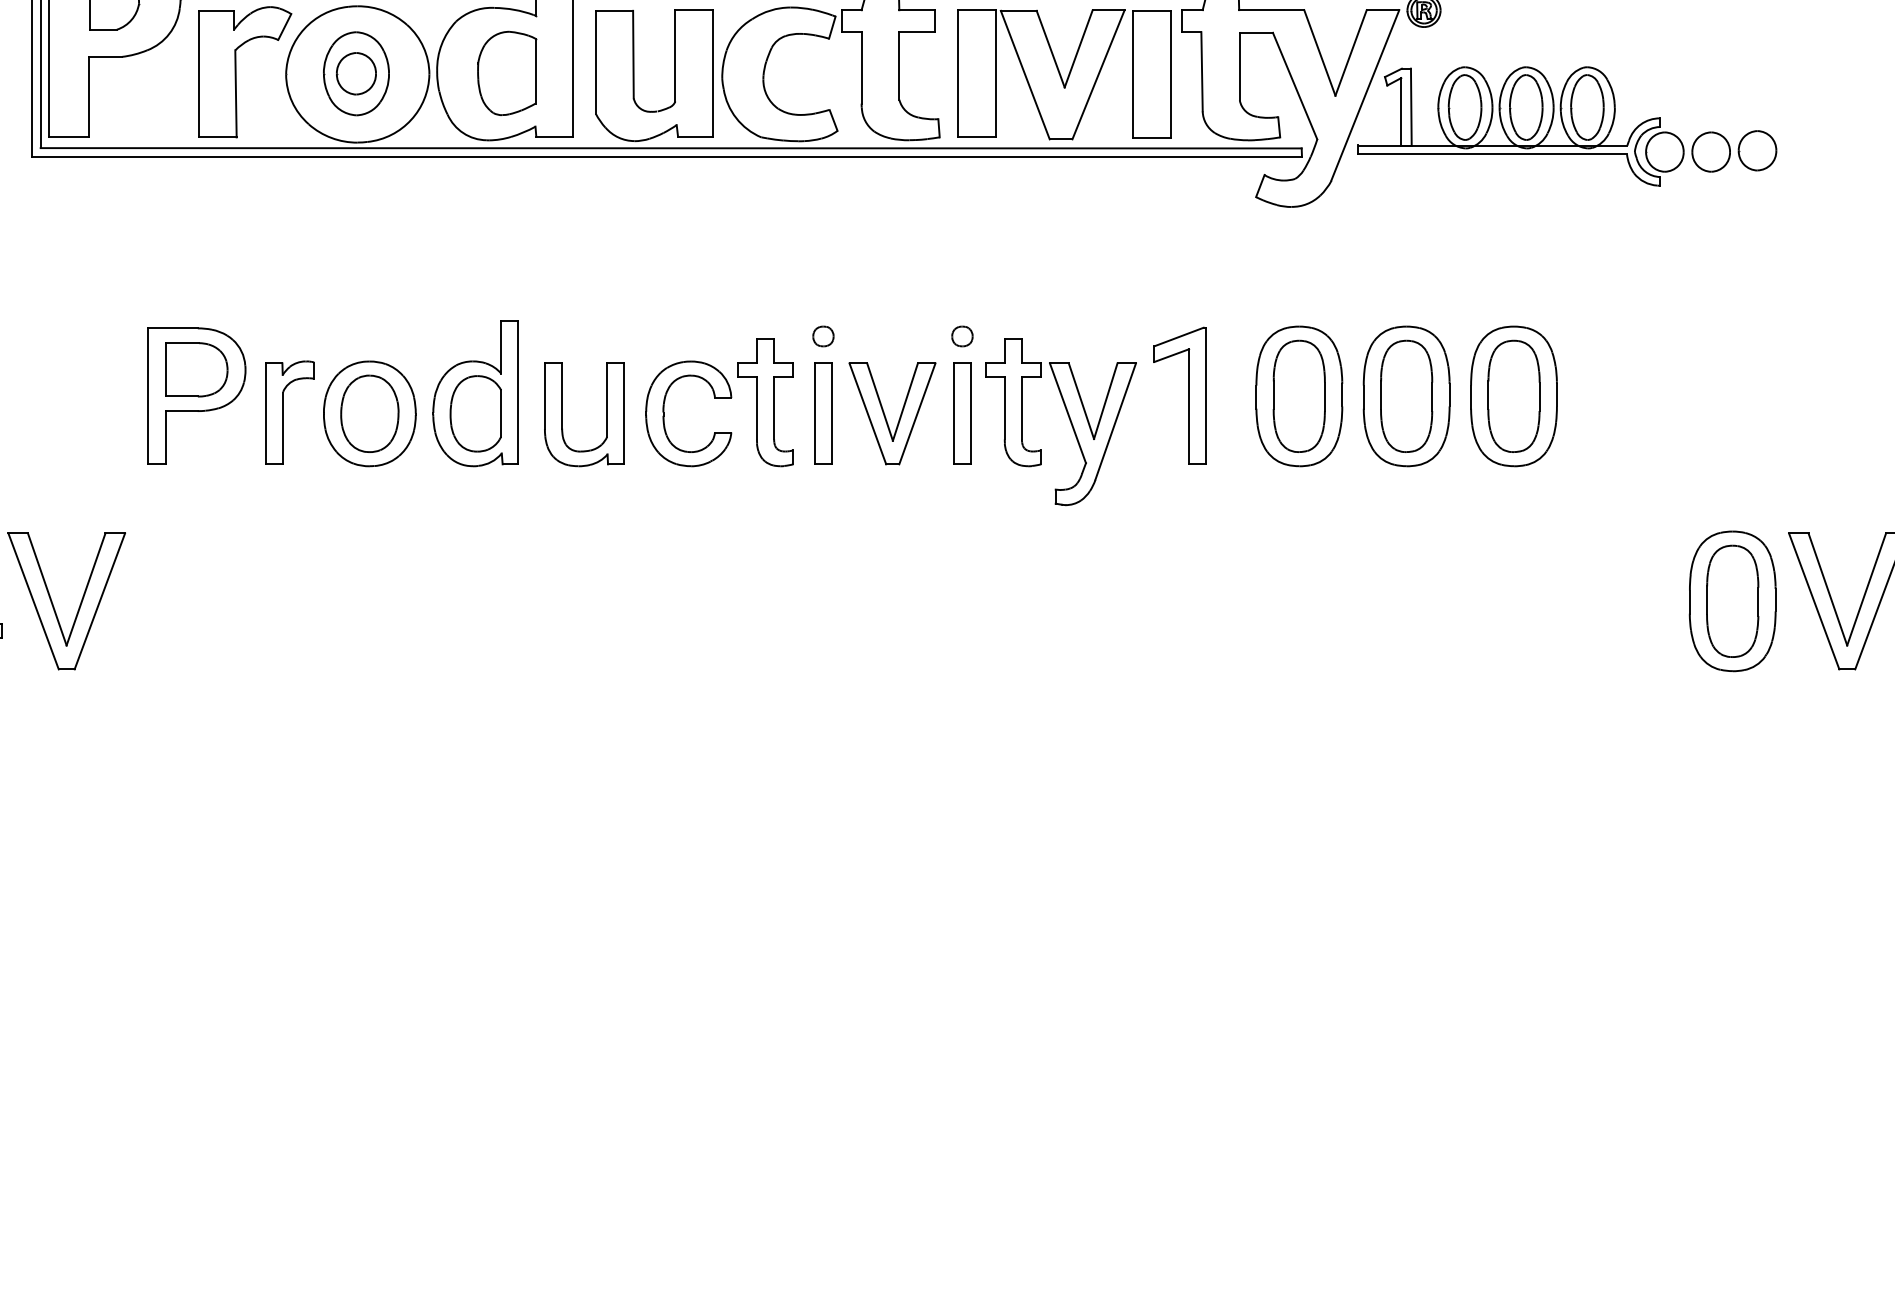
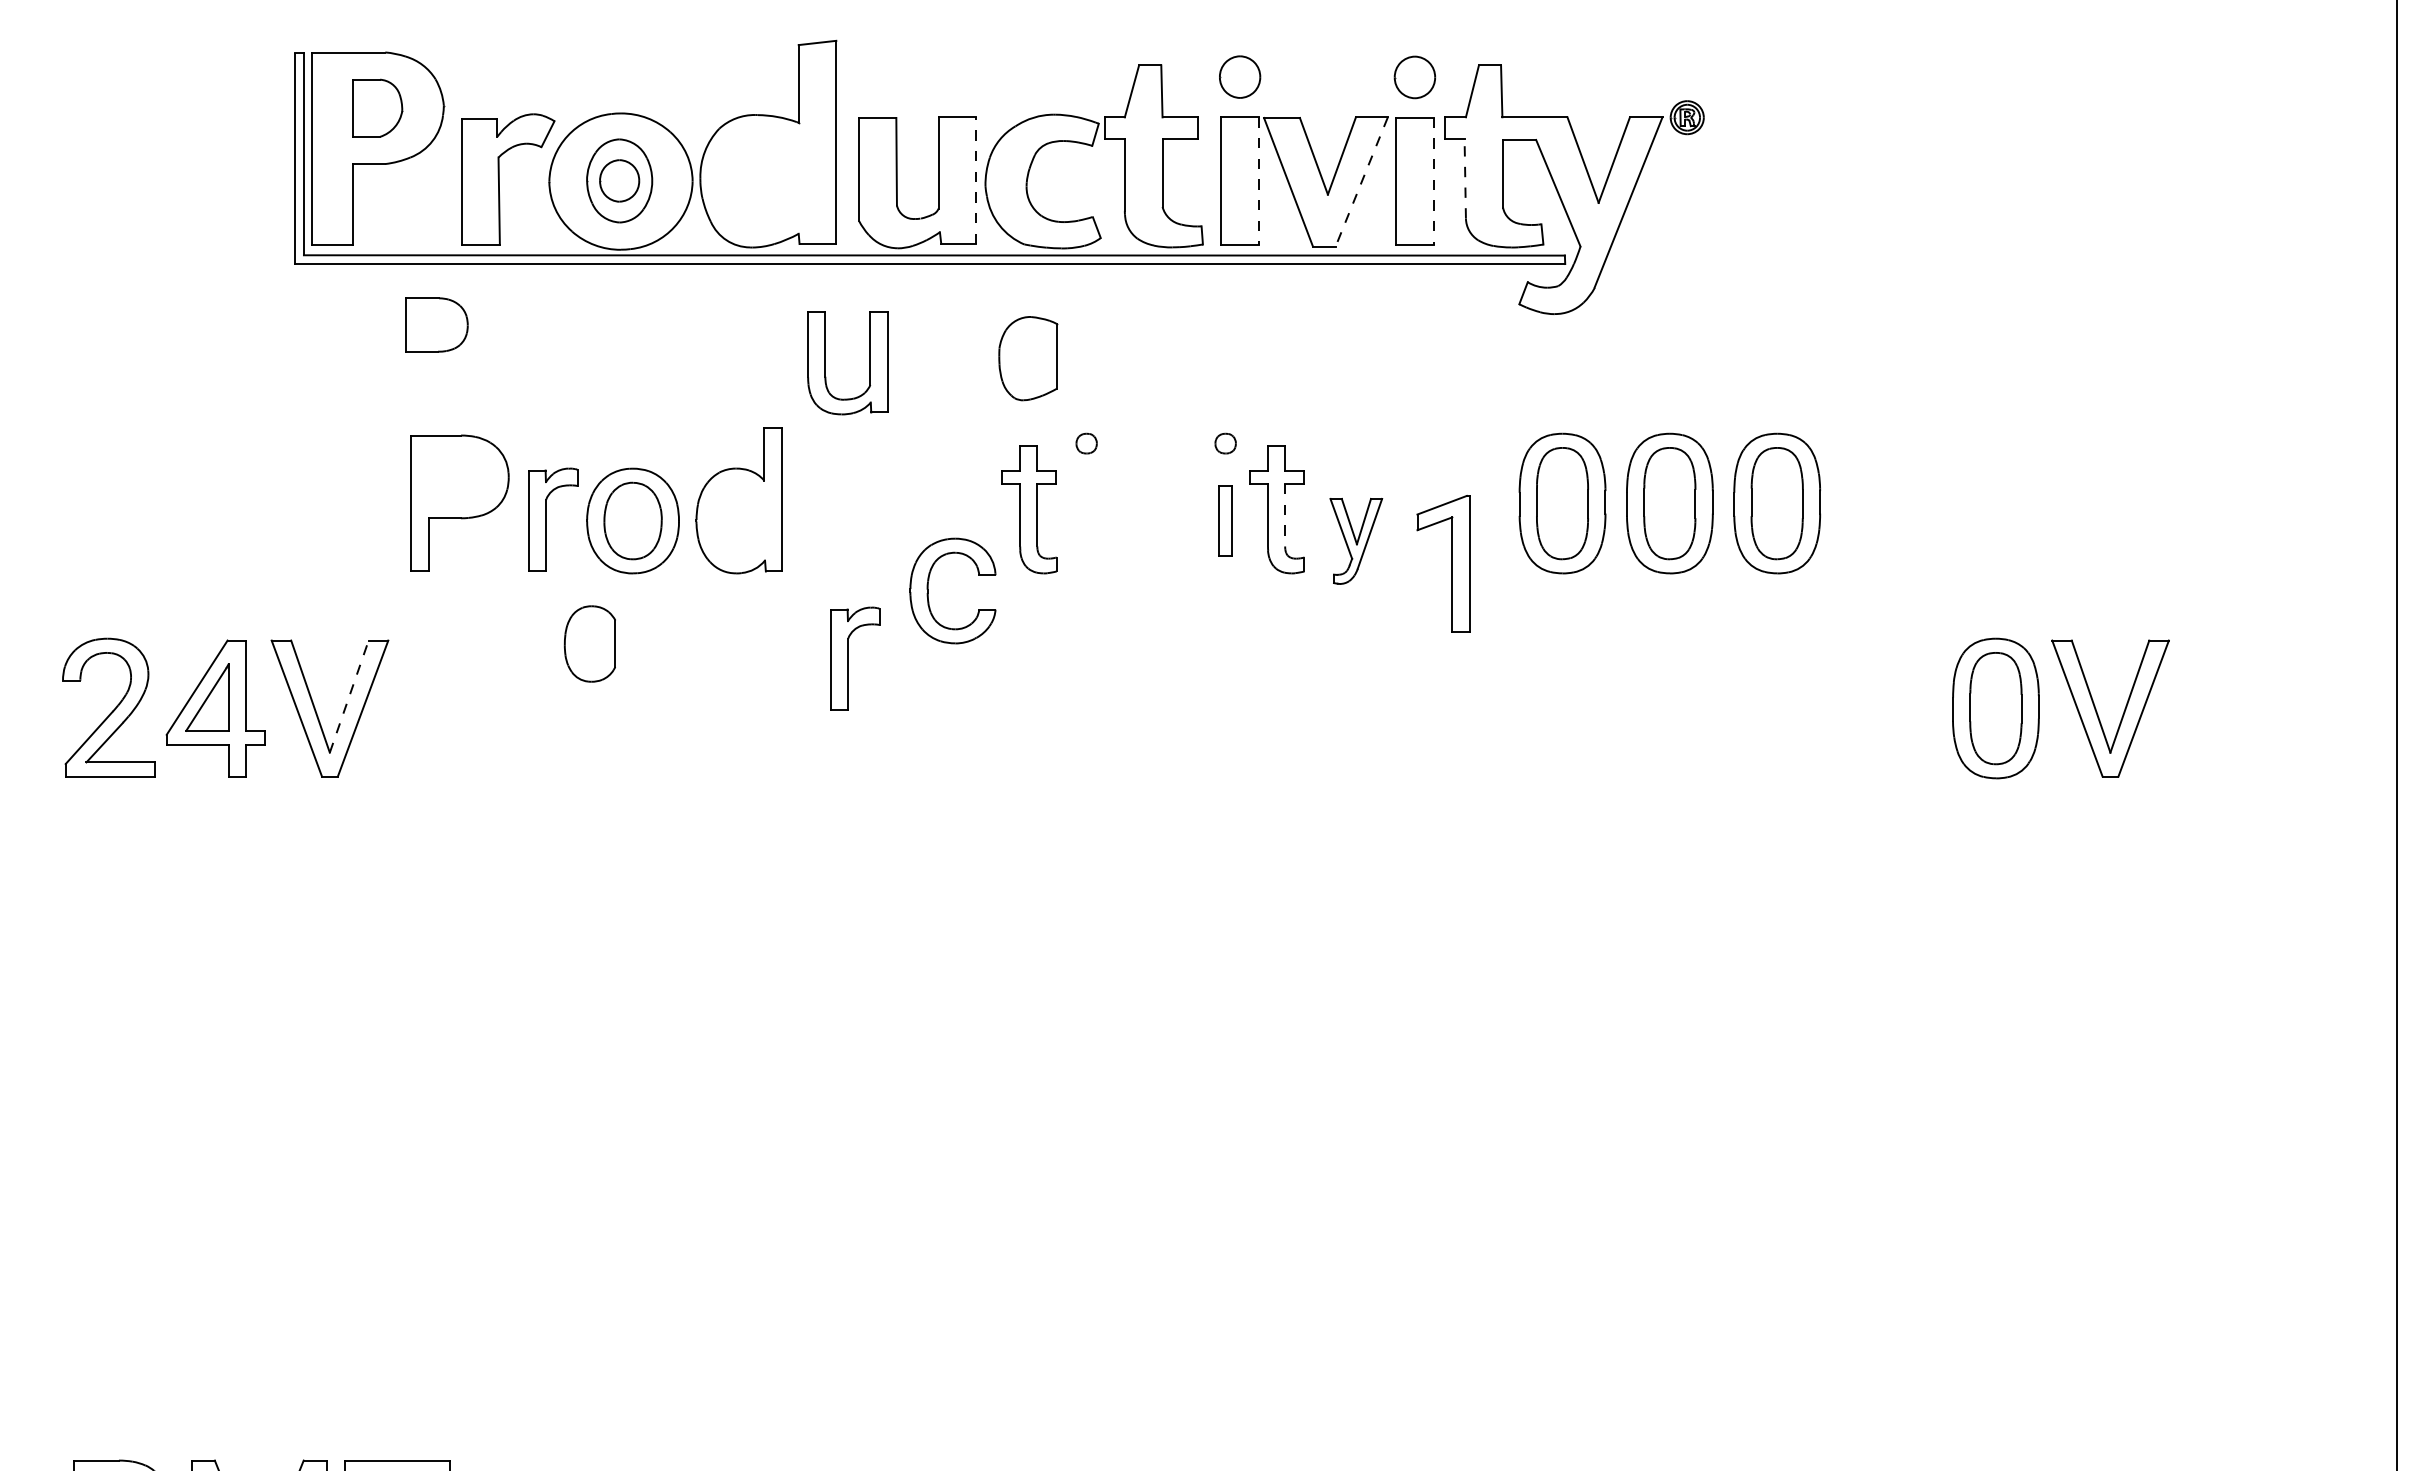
line: (1202, 71) -> (1465, 178), solid -> dashed
part: (507, 73) -> (1028, 358), moved
line: (713, 73) -> (976, 180), solid -> dashed
line: (995, 73) -> (1258, 180), solid -> dashed
line: (1098, 74) -> (1361, 181), solid -> dashed
line: (1170, 74) -> (1433, 181), solid -> dashed
part: (1567, 126) -> (1830, 233), removed
part: (196, 369) -> (436, 324), moved
part: (1188, 395) -> (1451, 563), moved
line: (1022, 408) -> (1285, 515), solid -> dashed
part: (475, 413) -> (589, 643), moved
part: (664, 413) -> (928, 590), moved
part: (823, 413) -> (1086, 520), removed
part: (962, 413) -> (1225, 520), size x0.7
part: (885, 414) -> (1148, 521), removed
part: (562, 415) -> (825, 363), moved
part: (1093, 434) -> (1356, 541), size x0.6
part: (585, 551) -> (848, 658), added
line: (86, 589) -> (349, 696), solid -> dashed

